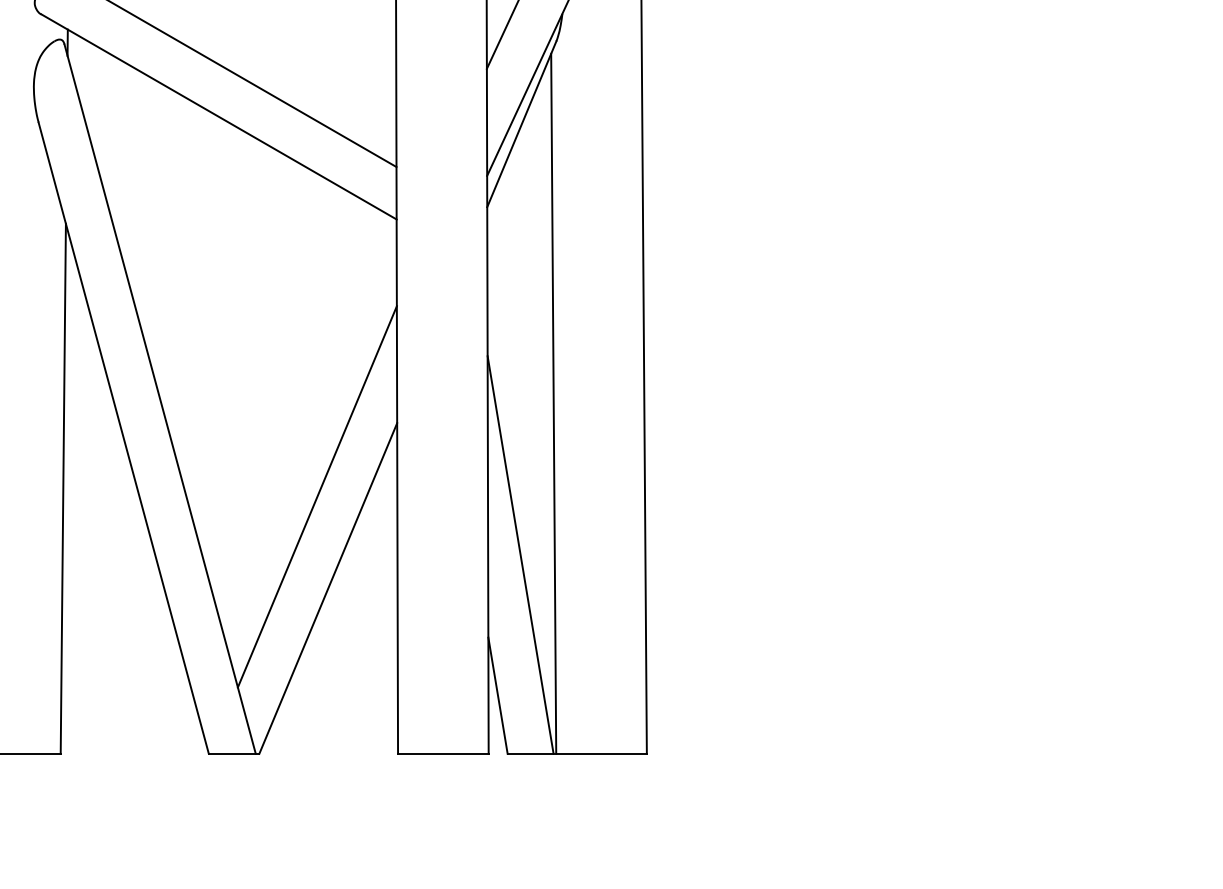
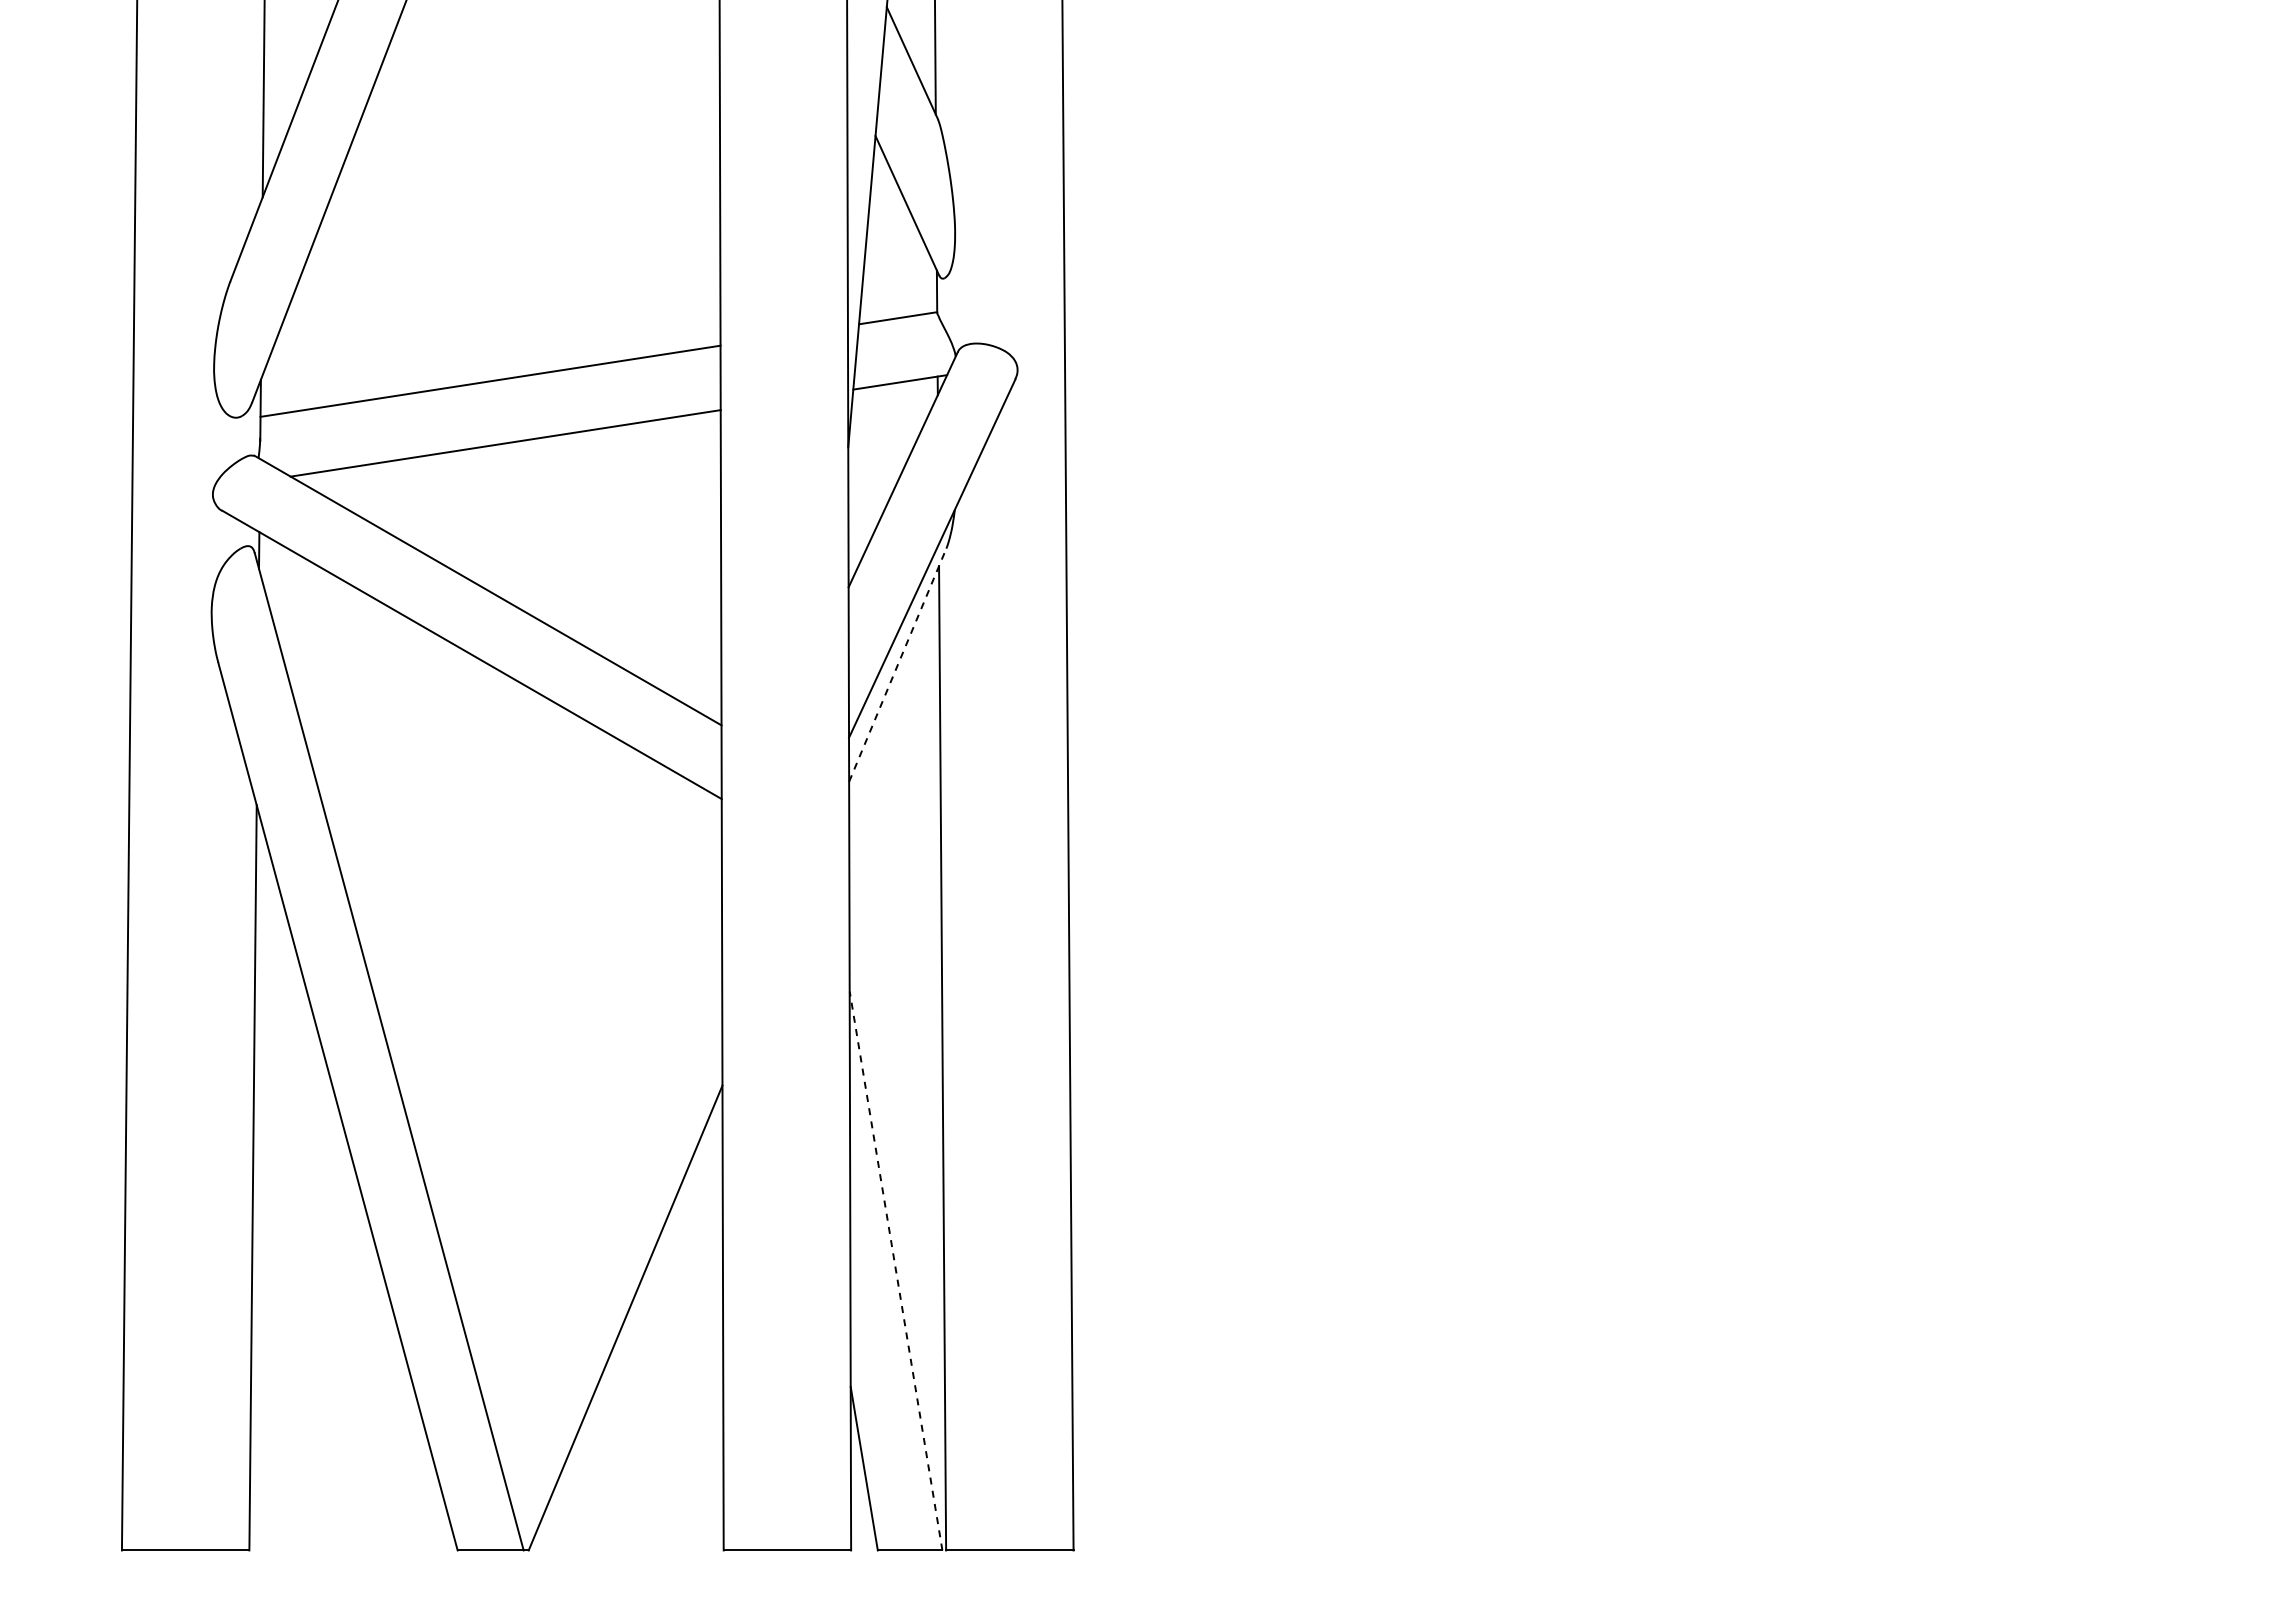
line: (521, 123) -> (897, 664), solid -> dashed
line: (317, 497) -> (610, 1189), removed
line: (520, 554) -> (896, 1270), solid -> dashed

